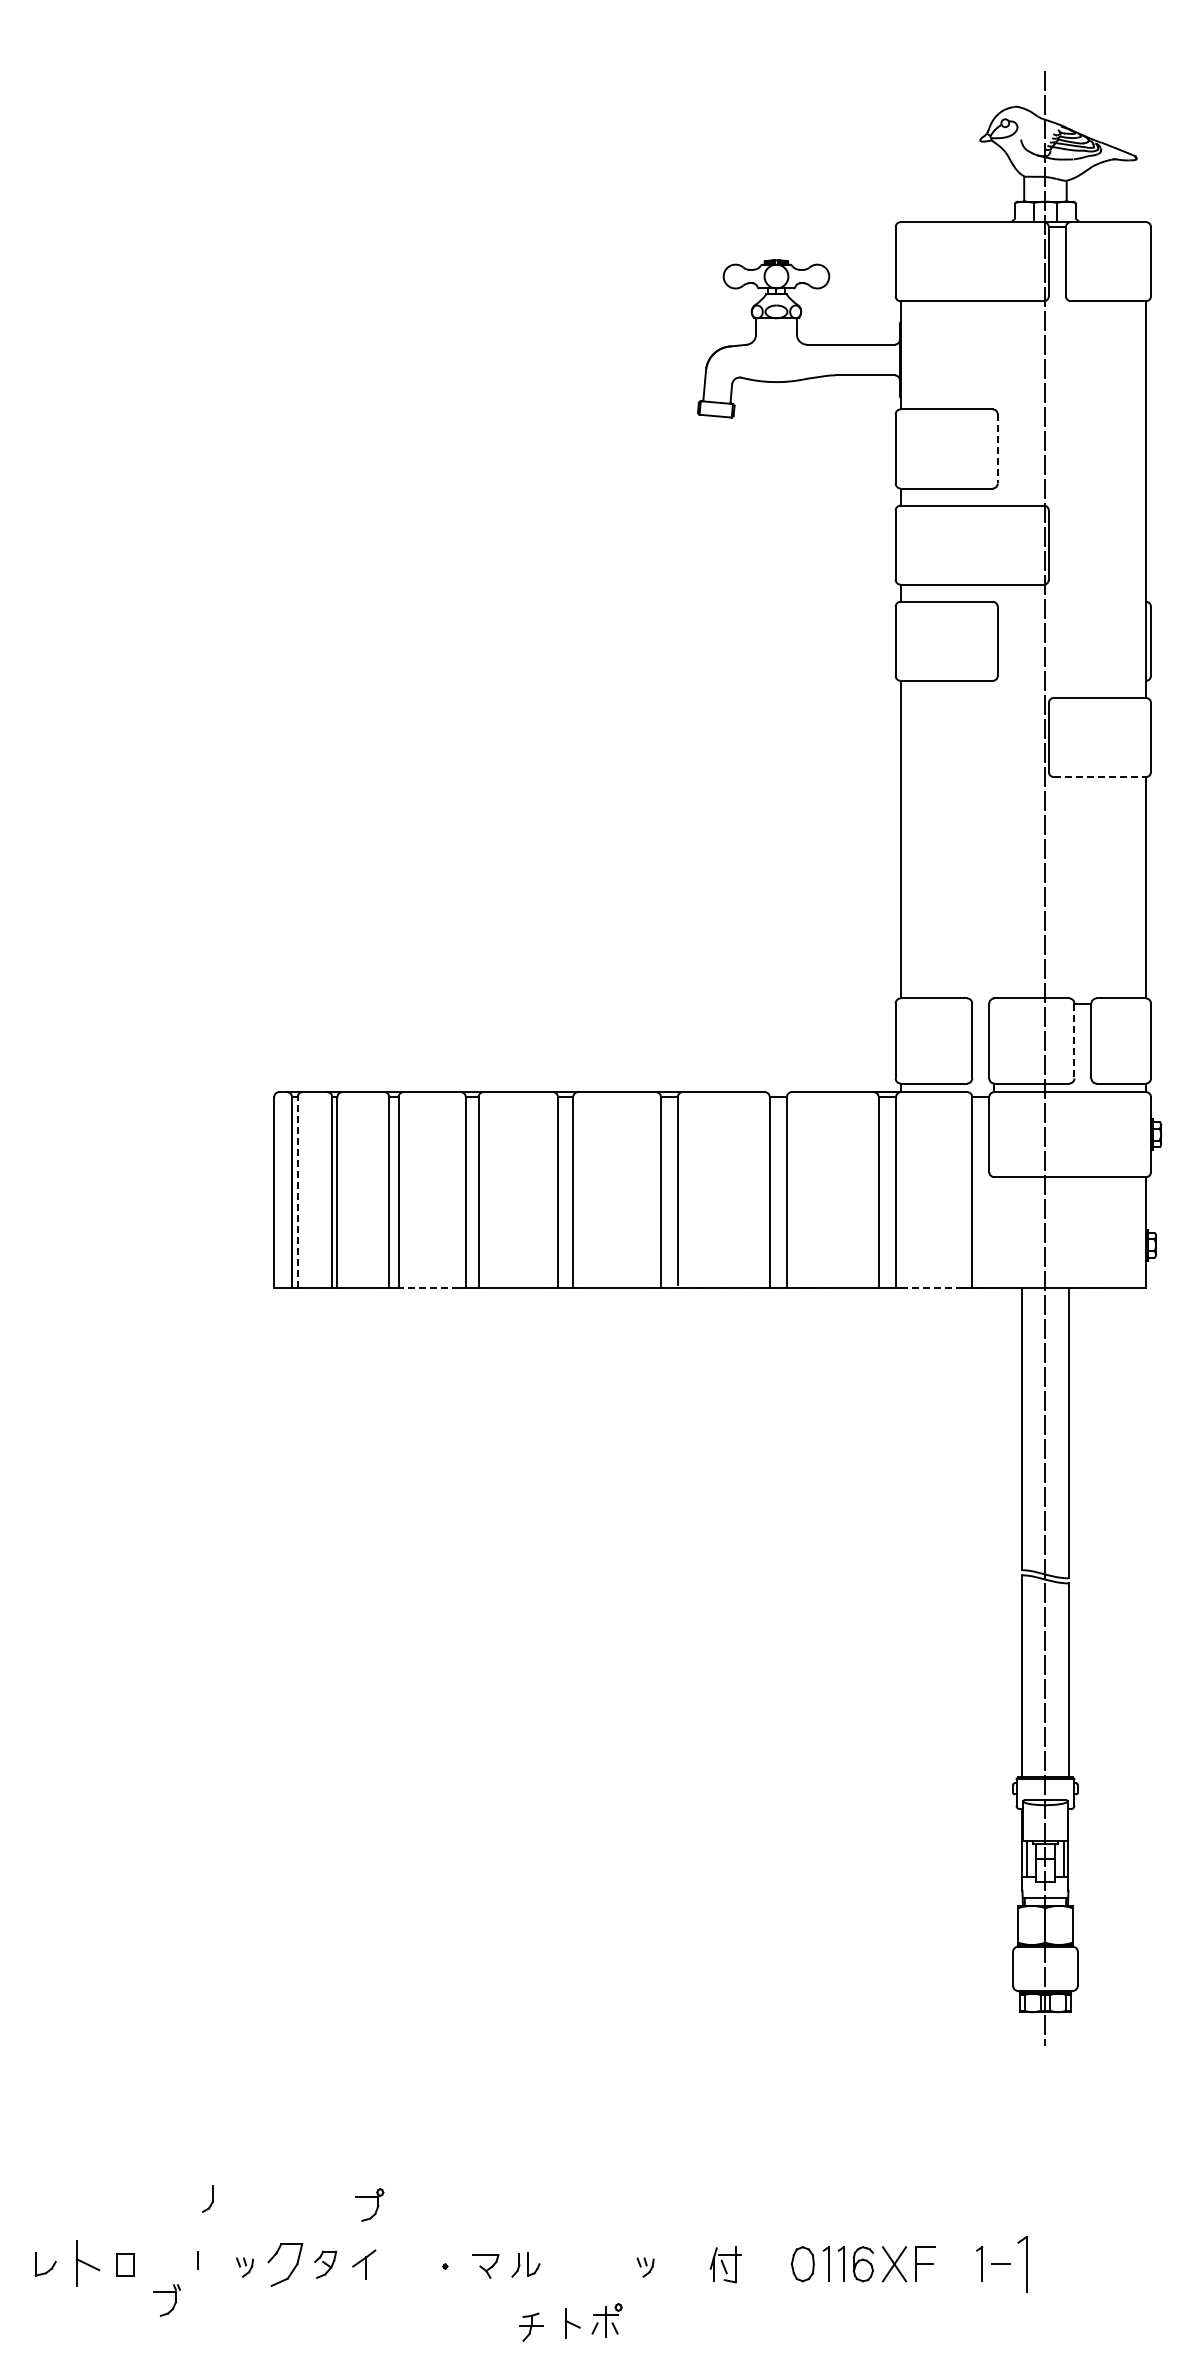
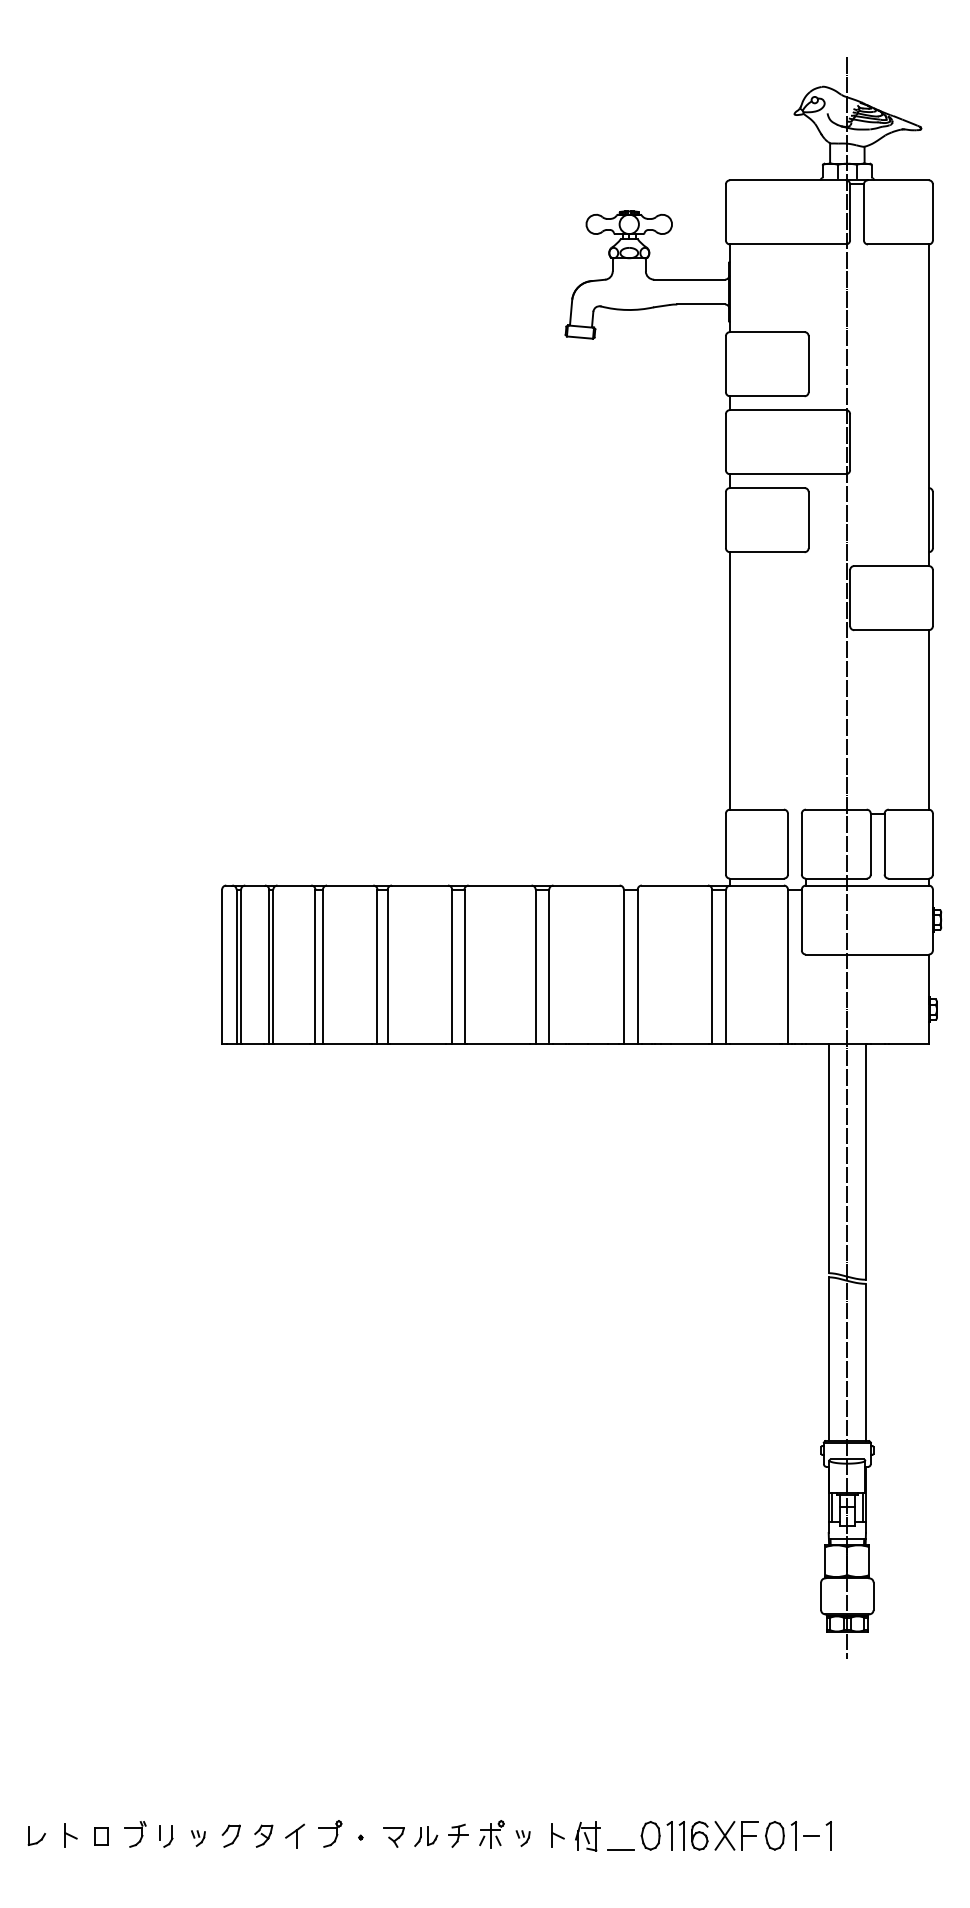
line: (997, 449) -> (808, 364), dashed -> solid
line: (1099, 777) -> (891, 630), dashed -> solid
line: (1074, 1041) -> (870, 844), dashed -> solid
line: (297, 1192) -> (240, 966), dashed -> solid
line: (428, 1287) -> (347, 1043), dashed -> solid
line: (932, 1287) -> (755, 1043), dashed -> solid
part: (369, 2197) -> (330, 1827), moved
part: (208, 2198) -> (168, 1836), moved
part: (87, 2263) -> (70, 1835), size x0.62
part: (1022, 2263) -> (828, 1835), size x0.62
part: (285, 2264) -> (231, 1836), size x0.62
part: (956, 2264) -> (775, 1836), added
line: (765, 2281) -> (620, 1849), added
part: (166, 2292) -> (134, 1827), moved
part: (606, 2320) -> (491, 1834), moved
part: (572, 2323) -> (557, 1835), moved
part: (531, 2326) -> (459, 1835), moved

